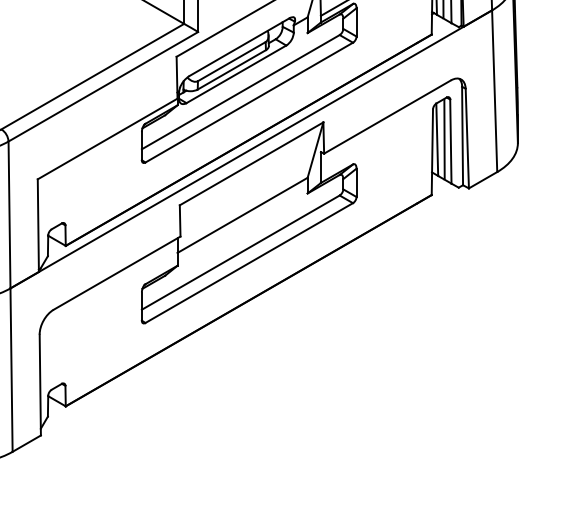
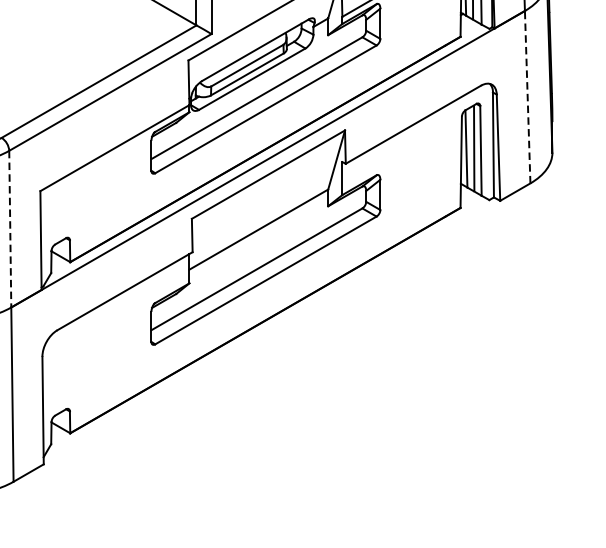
line: (494, 91) -> (527, 97), solid -> dashed
line: (9, 215) -> (10, 229), solid -> dashed

